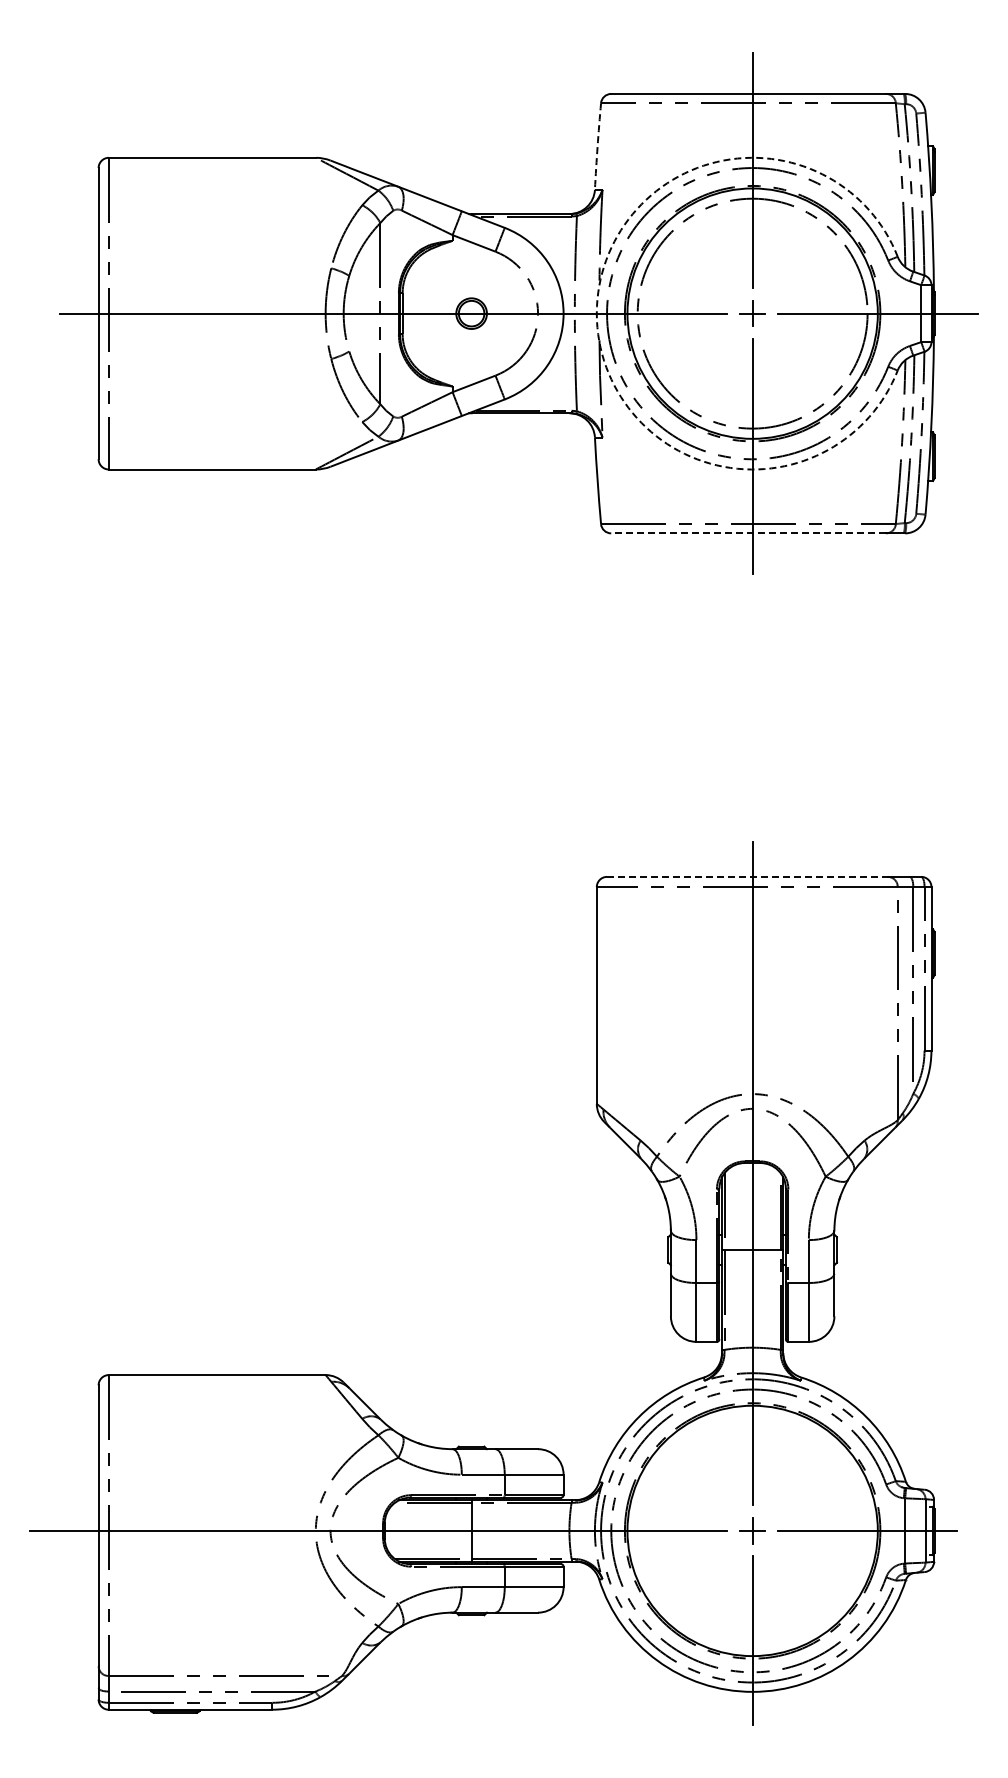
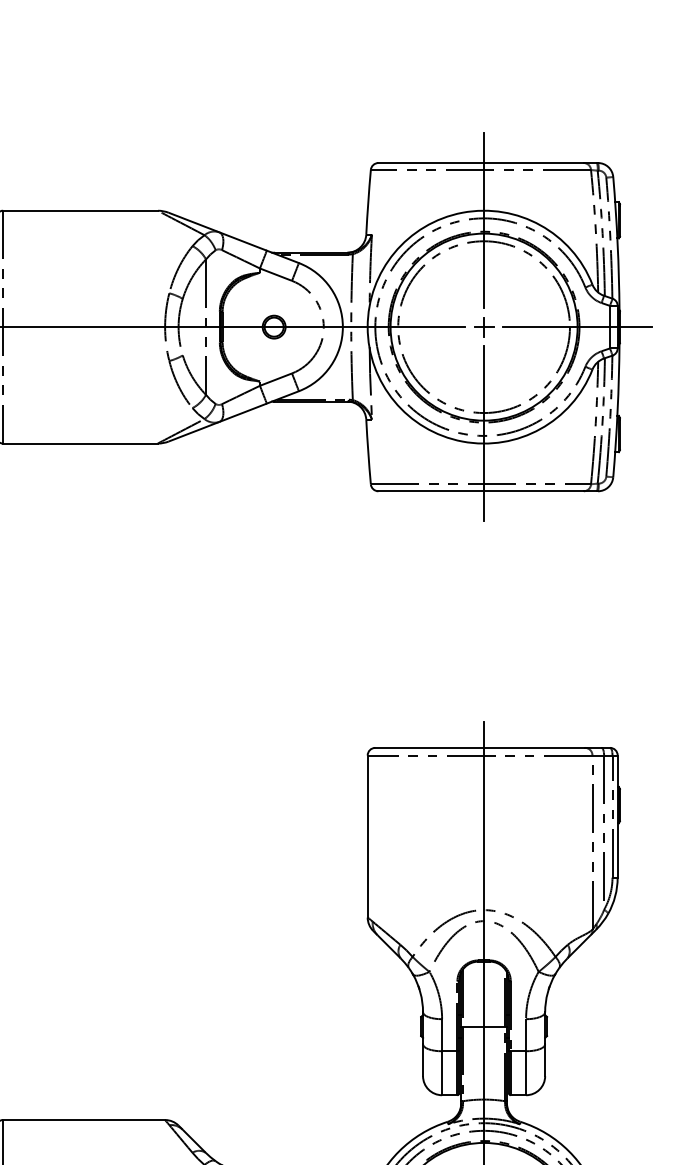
arc: (597, 146) -> (368, 202), dashed -> solid
arc: (596, 313) -> (367, 327), dashed -> solid
line: (748, 533) -> (480, 491), dashed -> solid
line: (747, 876) -> (480, 747), dashed -> solid

